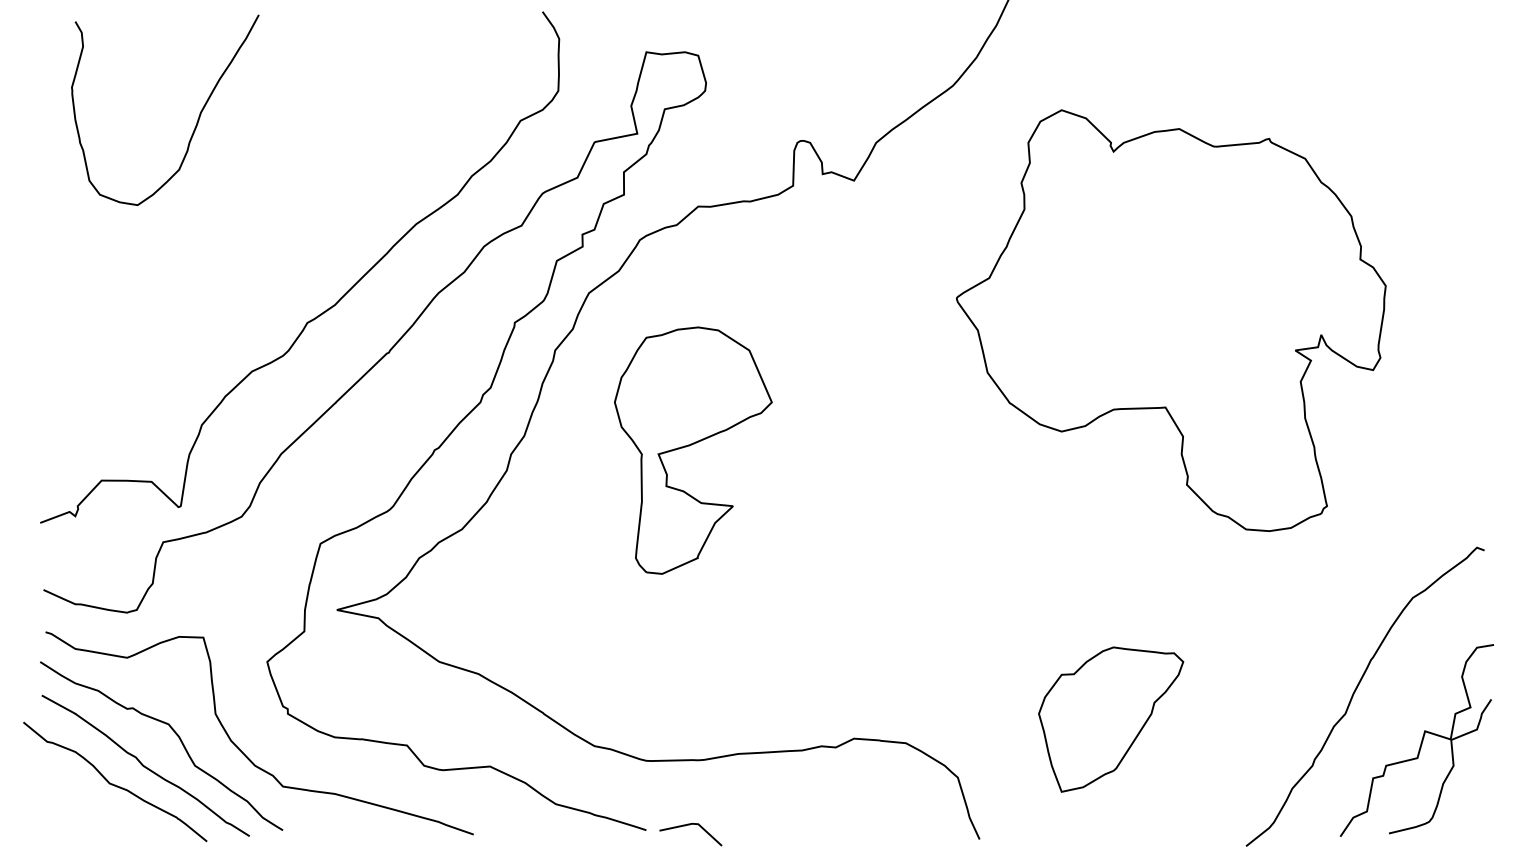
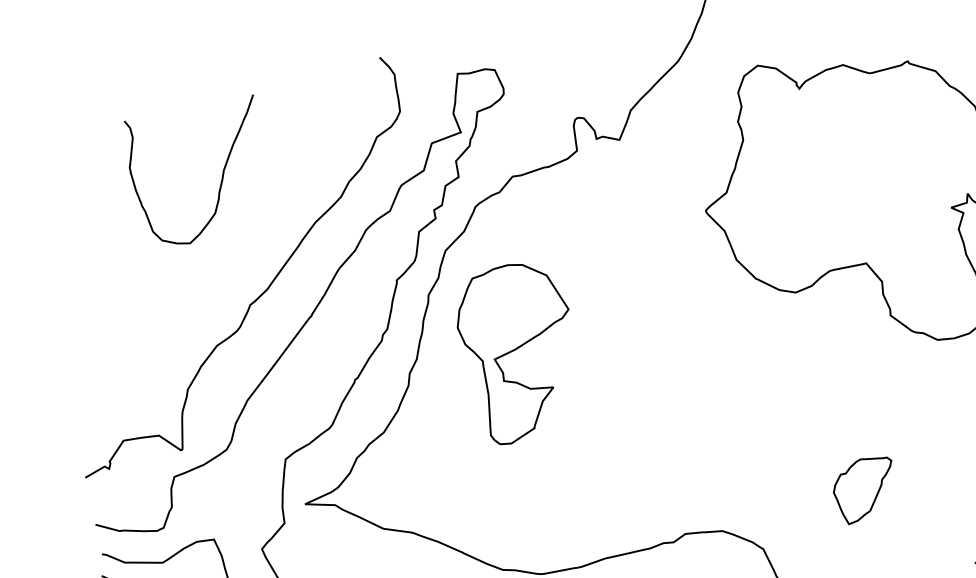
curve: (197, 119) -> (222, 175), moved
part: (693, 450) -> (518, 352), moved
part: (1111, 719) -> (864, 490), size x0.6

